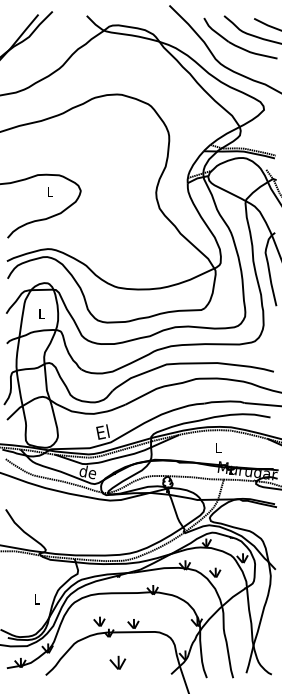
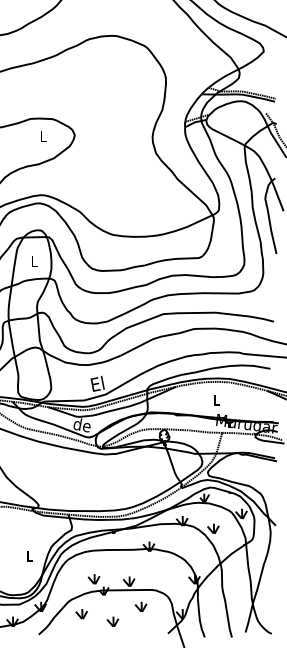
part: (145, 648) -> (141, 606), added
part: (87, 655) -> (81, 614), added
part: (117, 662) -> (112, 621), size x0.71

